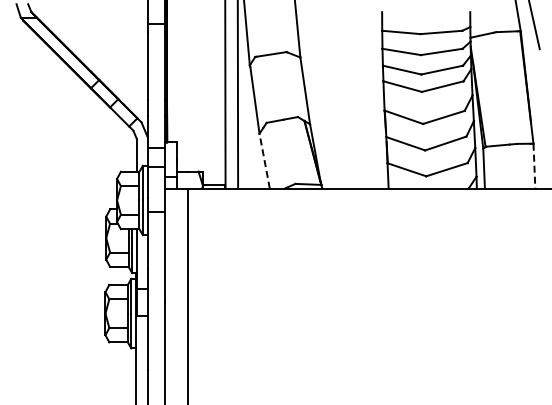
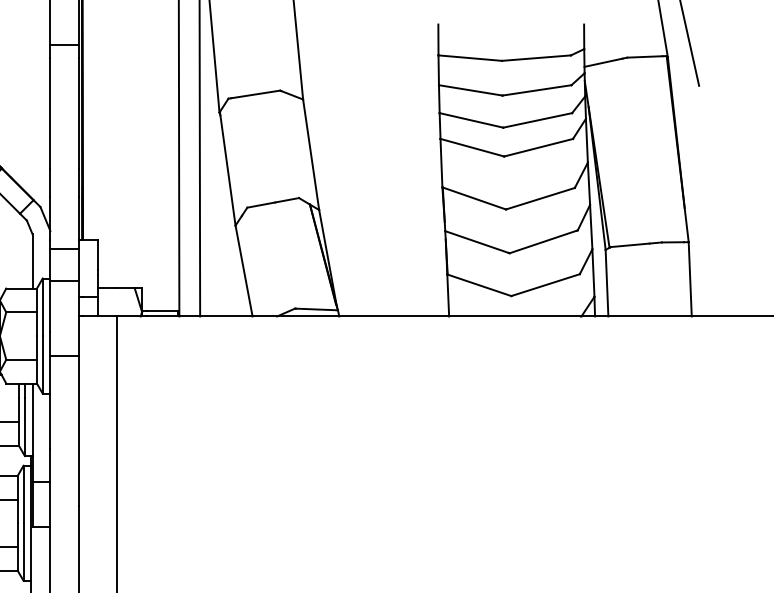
line: (264, 161) -> (243, 271), dashed -> solid
line: (534, 166) -> (690, 279), dashed -> solid

